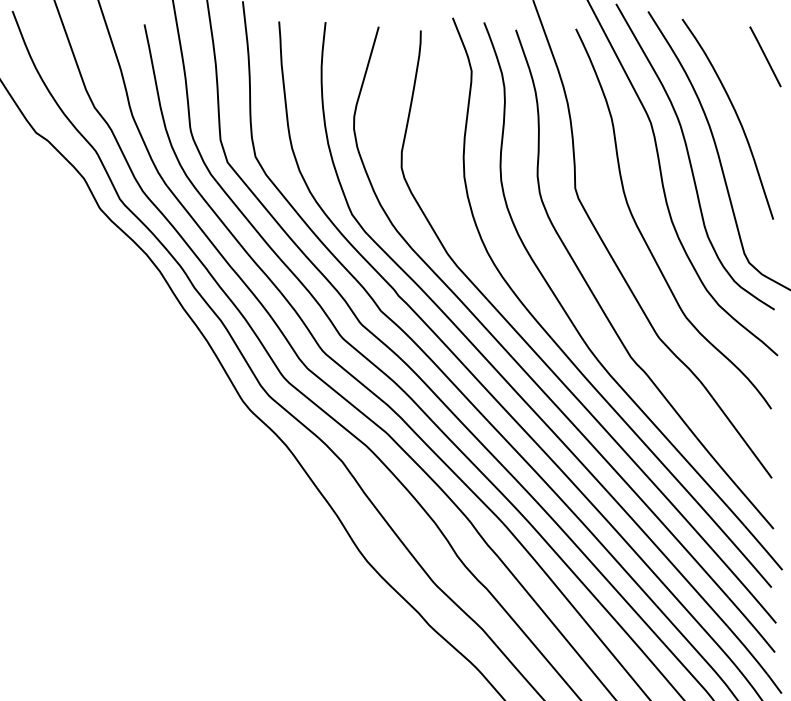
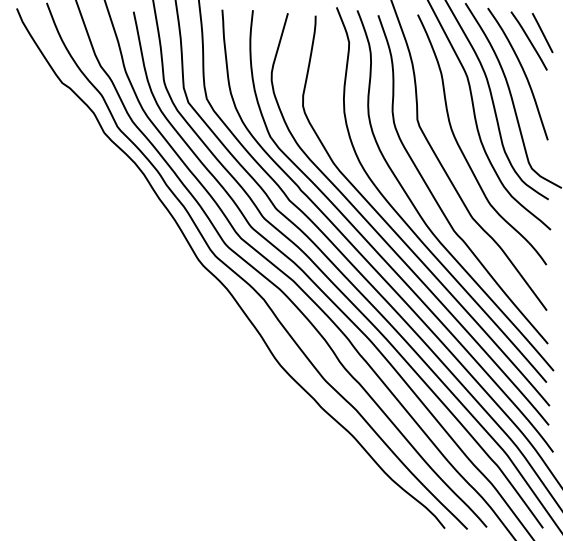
line: (743, 68) -> (528, 40), added

